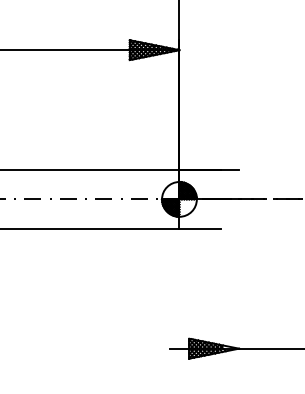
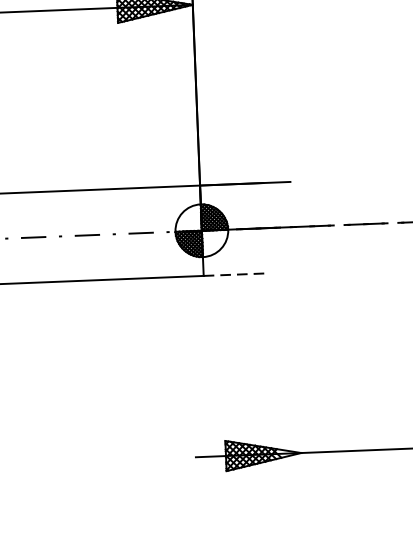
line: (200, 229) -> (235, 274), solid -> dashed

